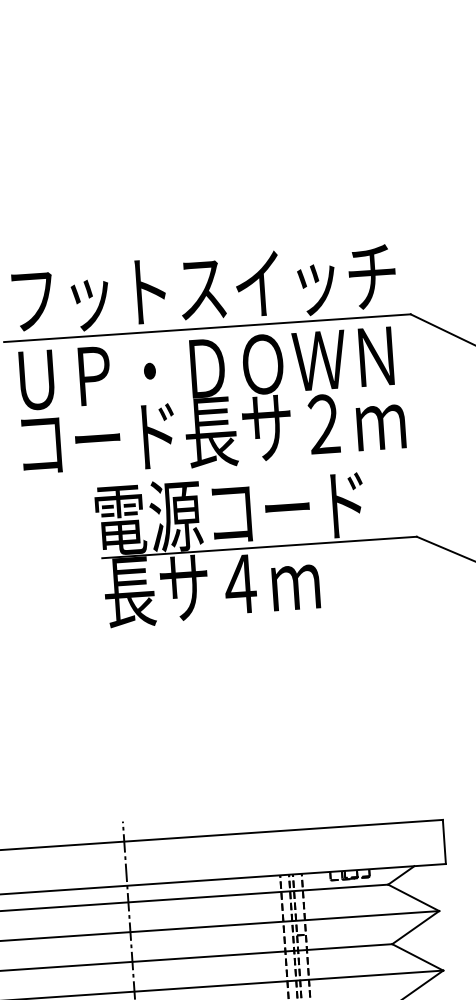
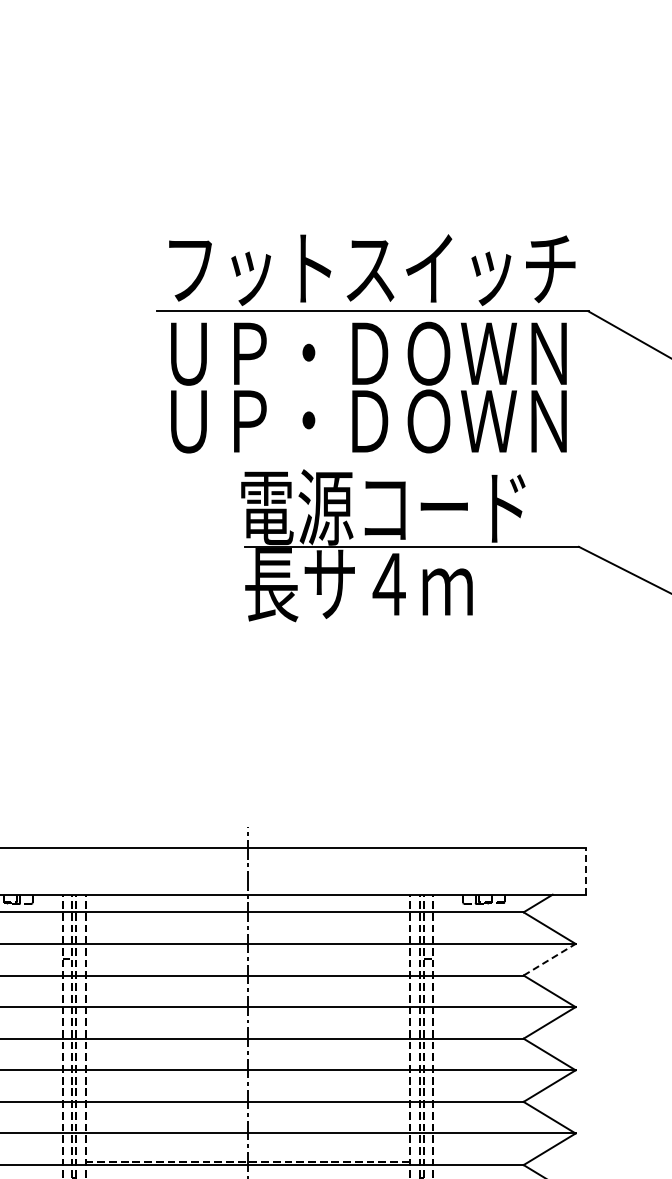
text: (213, 432) -> (371, 422), コード長サ２ｍ -> ＵＰ・ＤＯＷＮ
line: (444, 841) -> (586, 870), solid -> dashed
line: (416, 927) -> (550, 959), solid -> dashed

